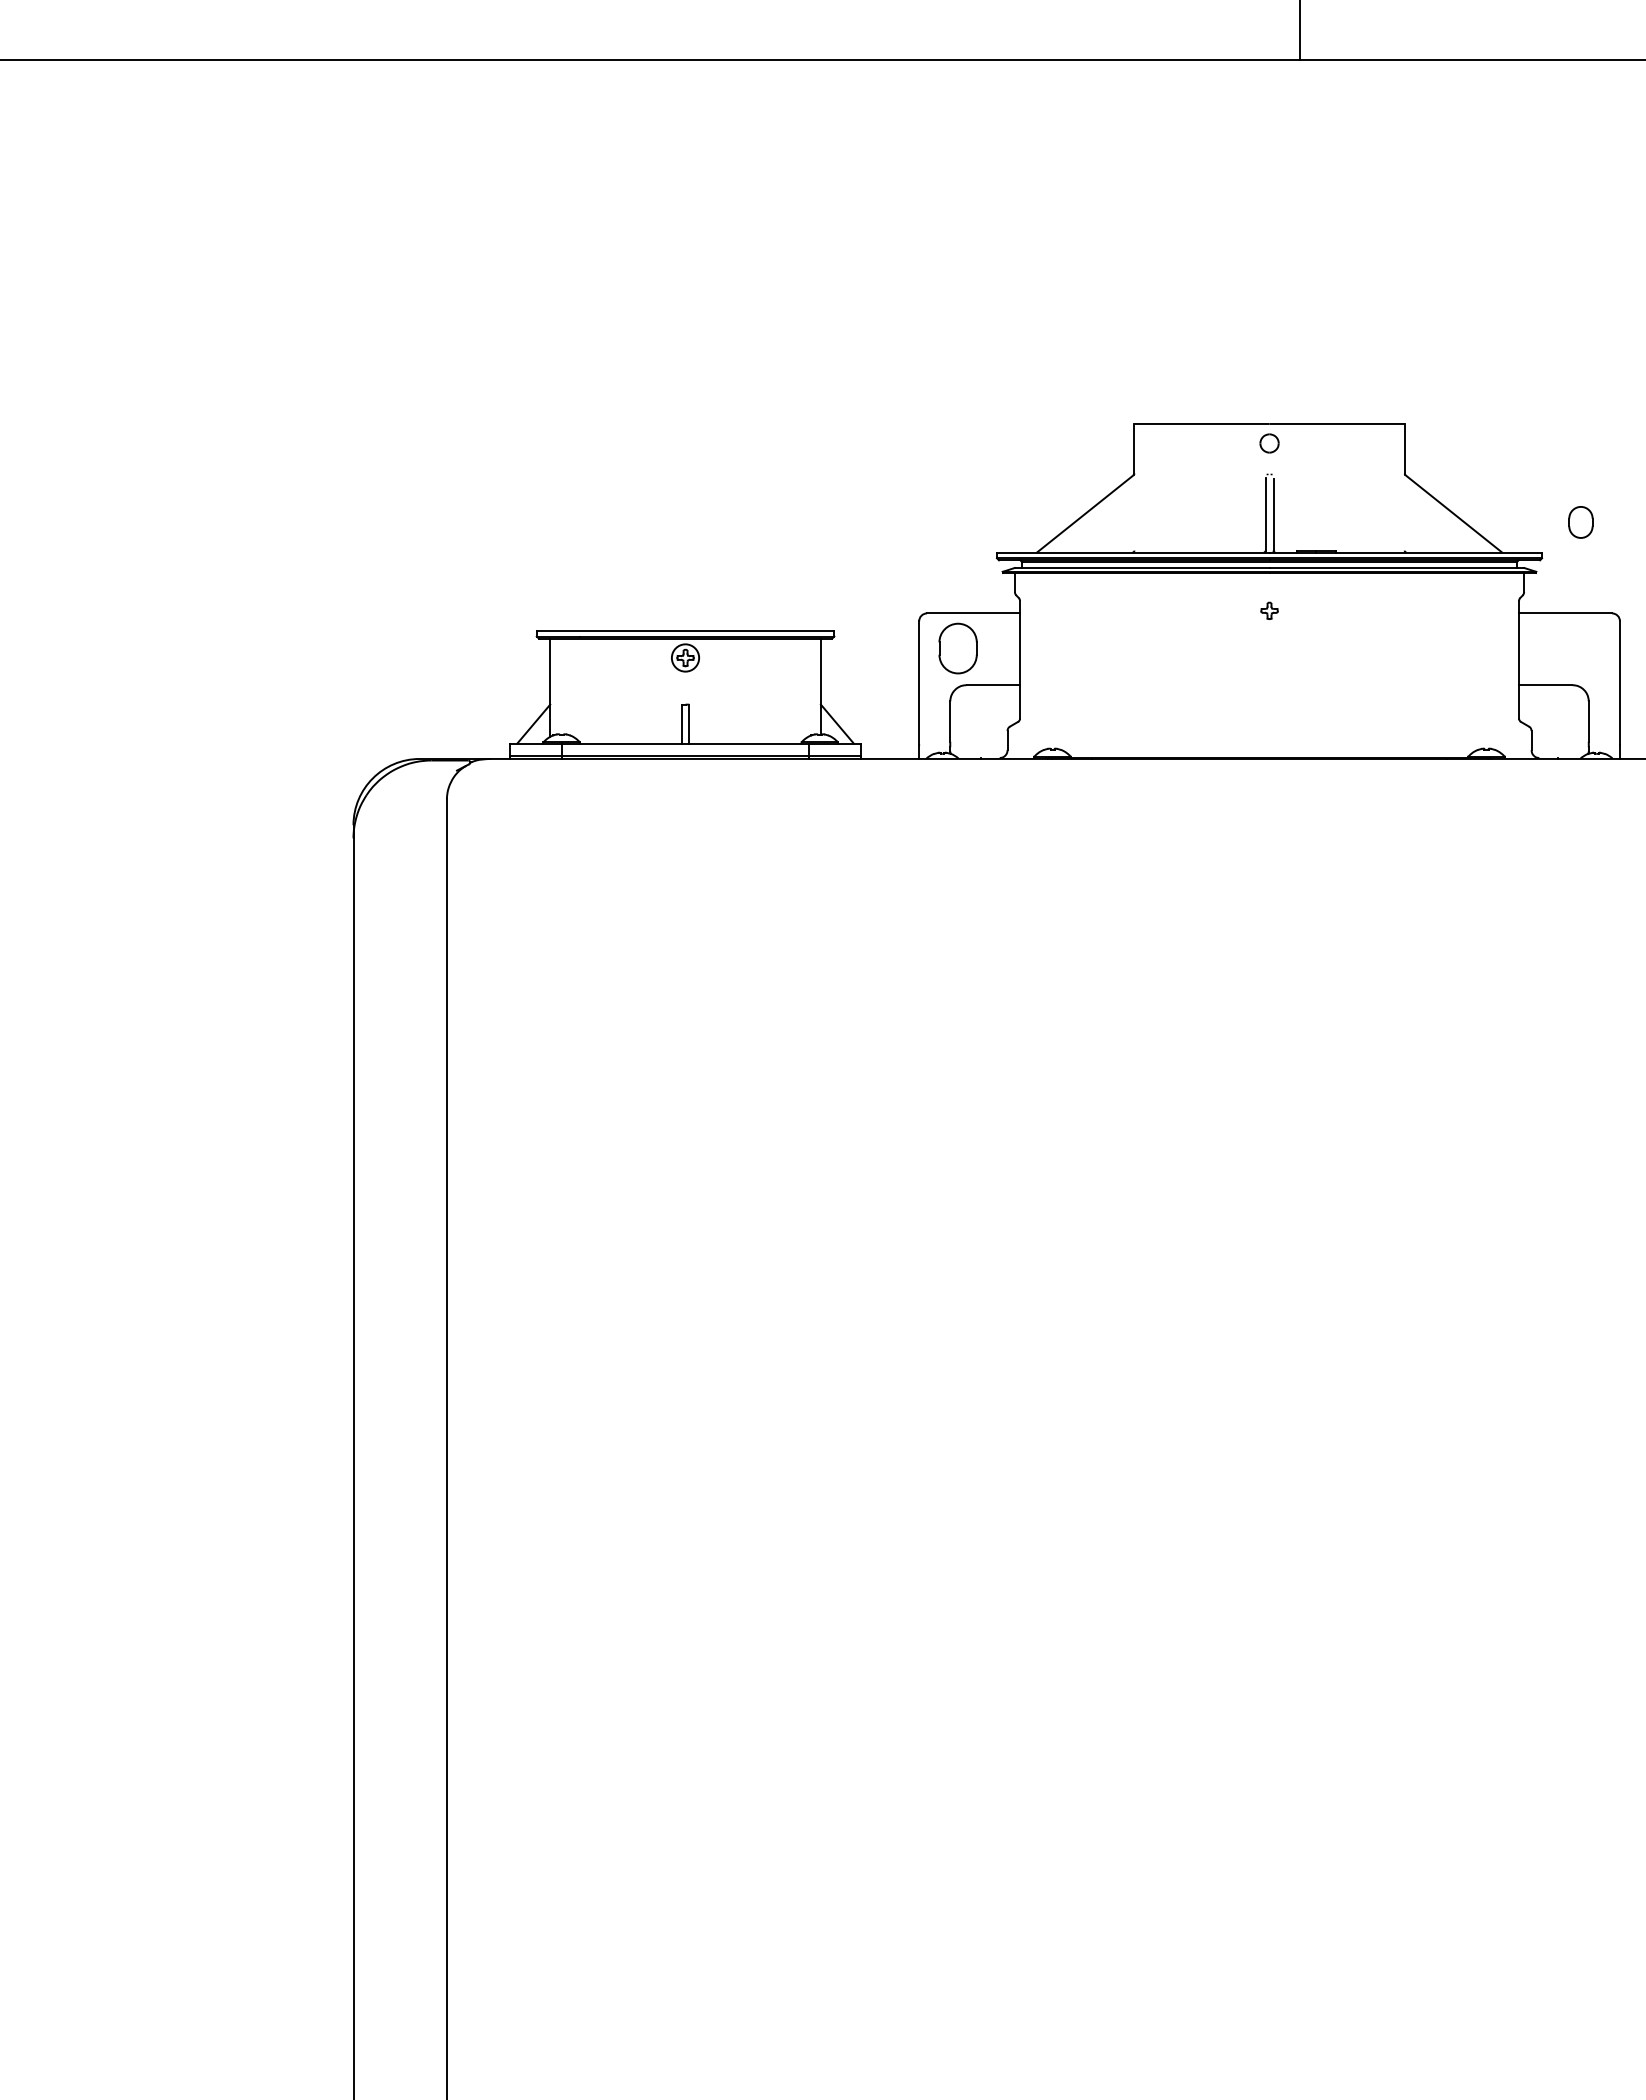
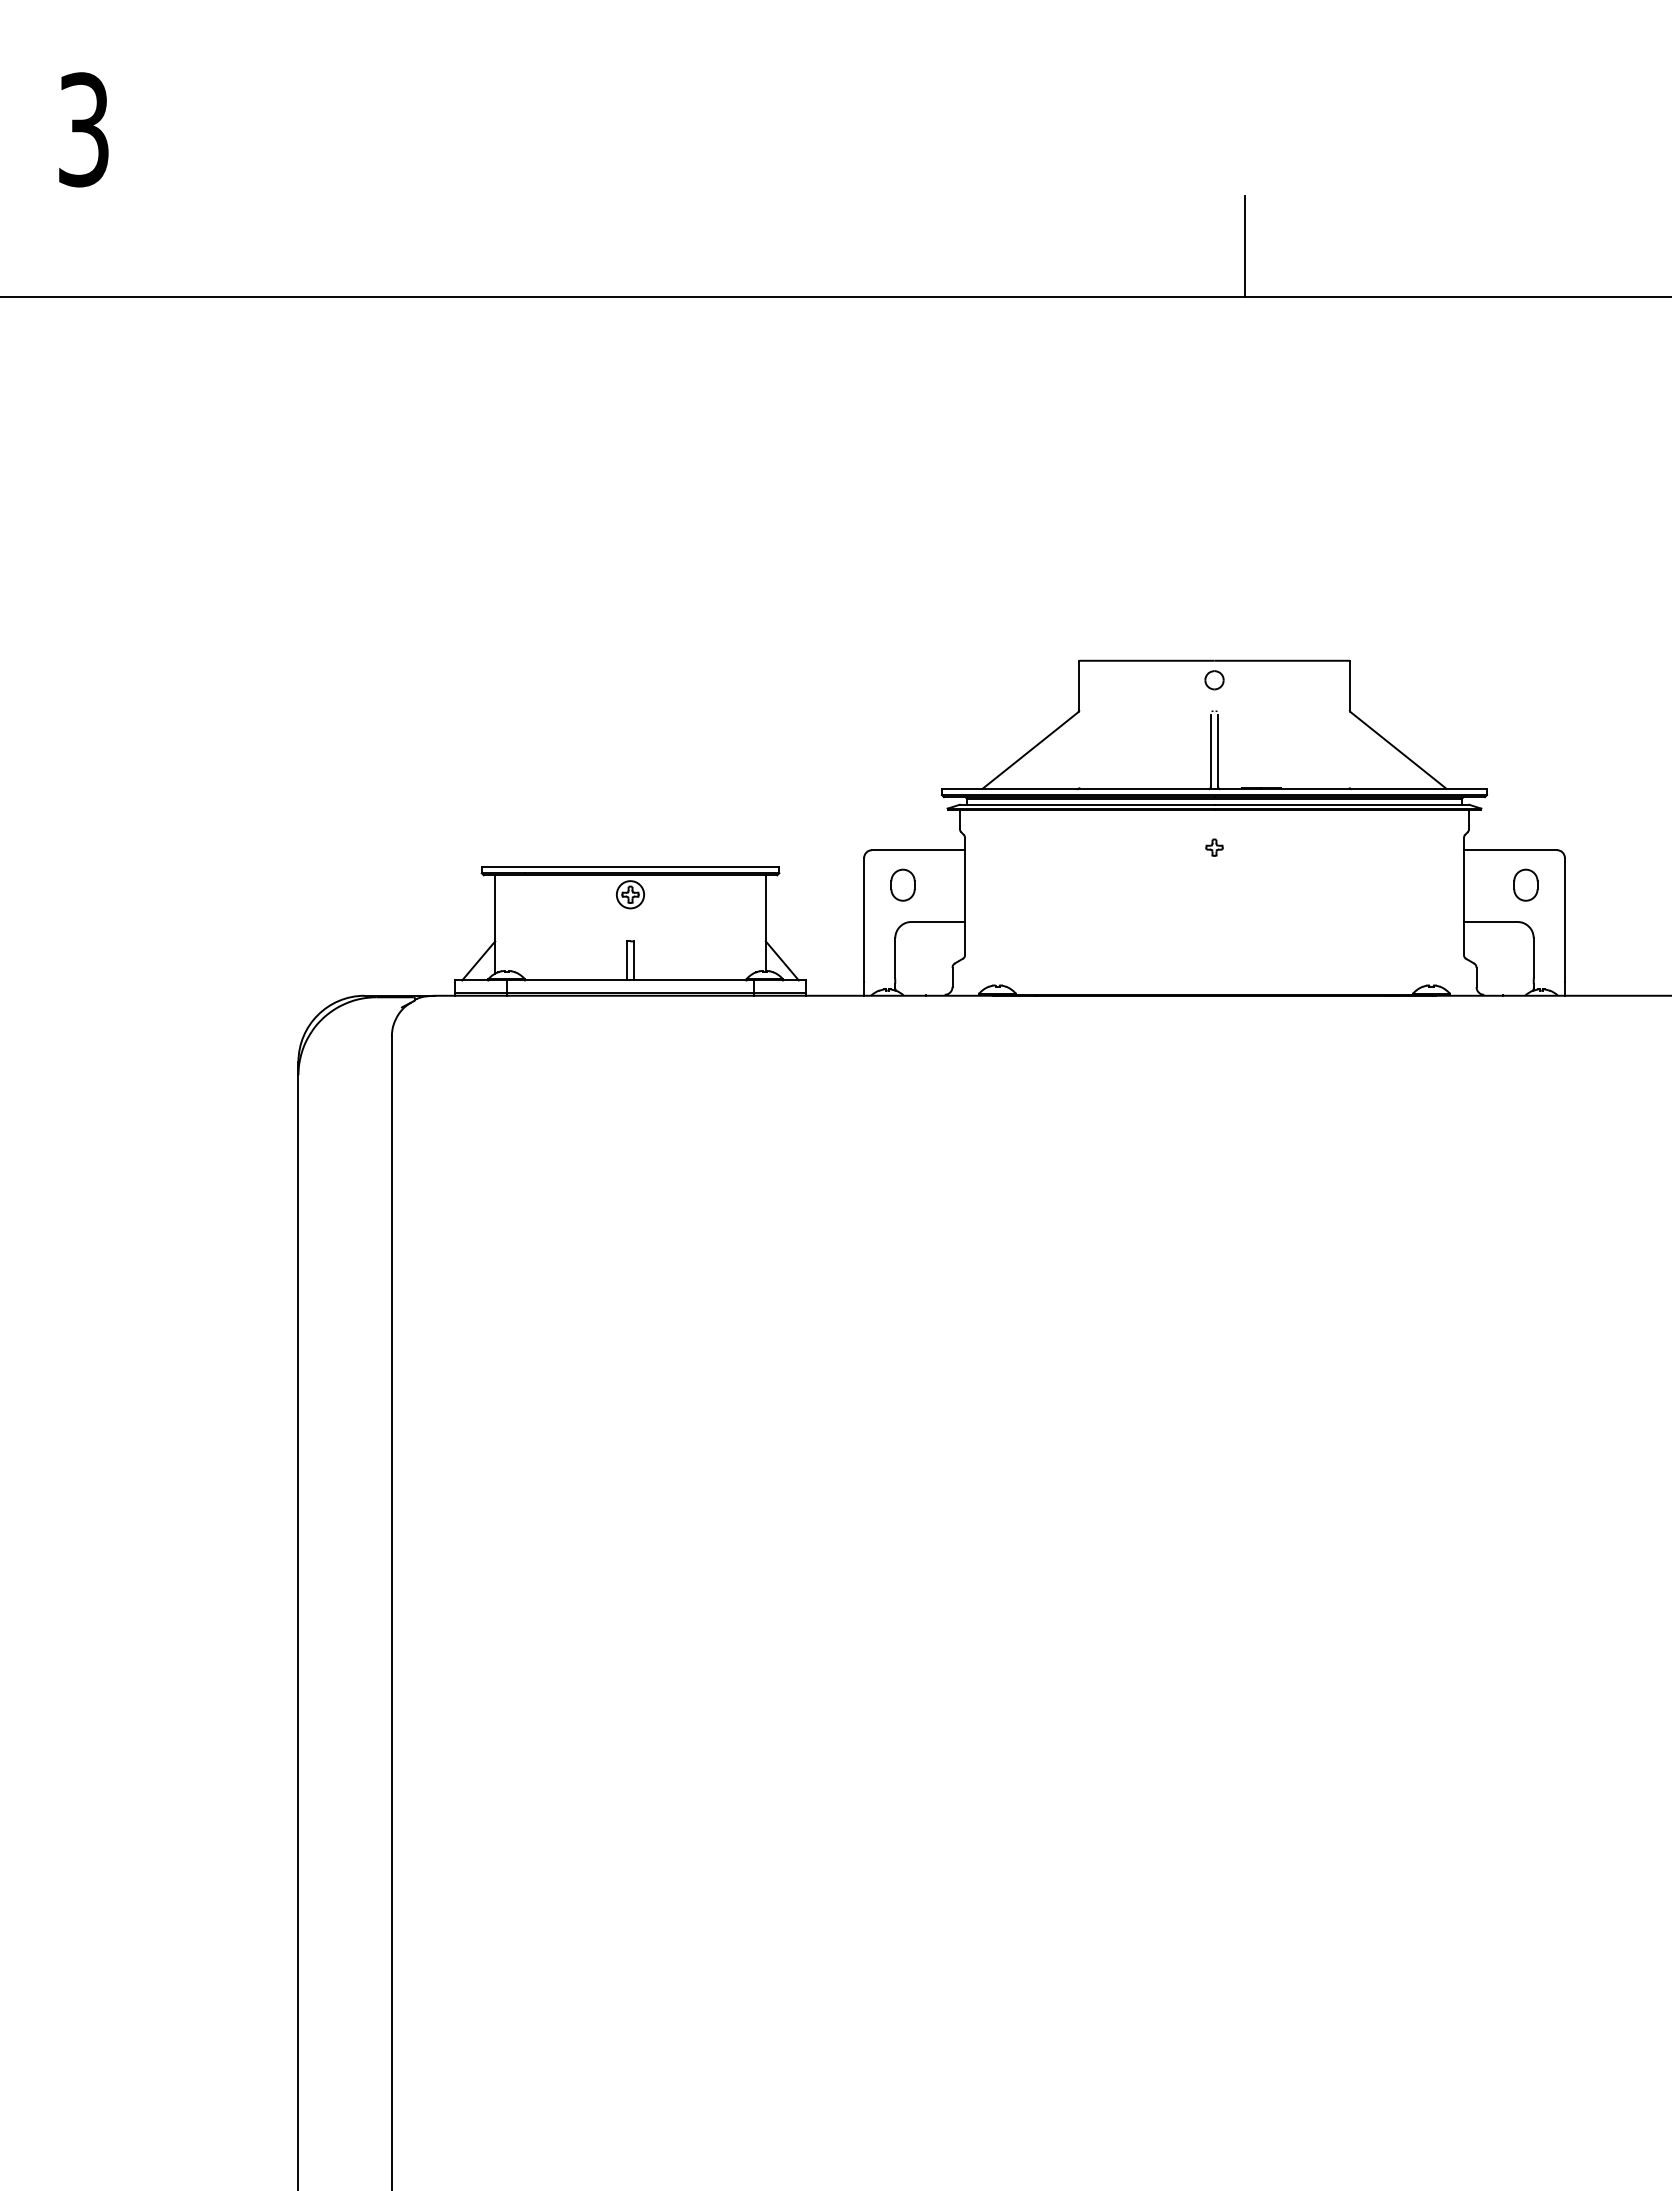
part: (1580, 521) -> (1525, 884), moved
part: (957, 647) -> (902, 884), size x0.62

